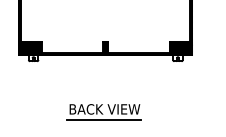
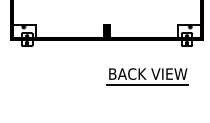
hatch: (30, 48) -> (23, 32), removed
hatch: (180, 48) -> (189, 32), removed
part: (103, 112) -> (146, 77), moved

